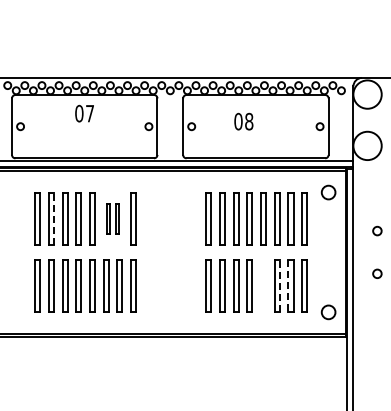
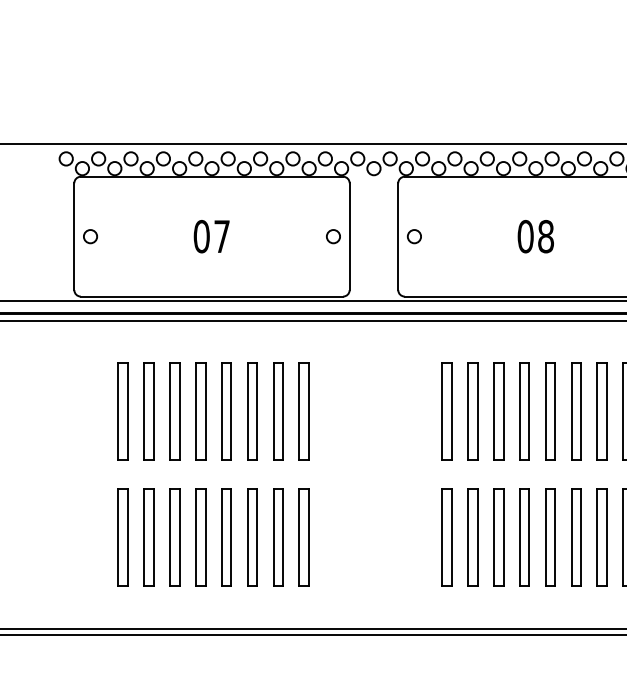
text: (84, 113) -> (211, 236), moved
text: (243, 121) -> (535, 236), moved
part: (112, 218) -> (264, 410), size x1.67
line: (53, 219) -> (152, 412), dashed -> solid
part: (263, 285) -> (550, 537), added
line: (279, 285) -> (580, 537), dashed -> solid
line: (288, 285) -> (597, 537), dashed -> solid

